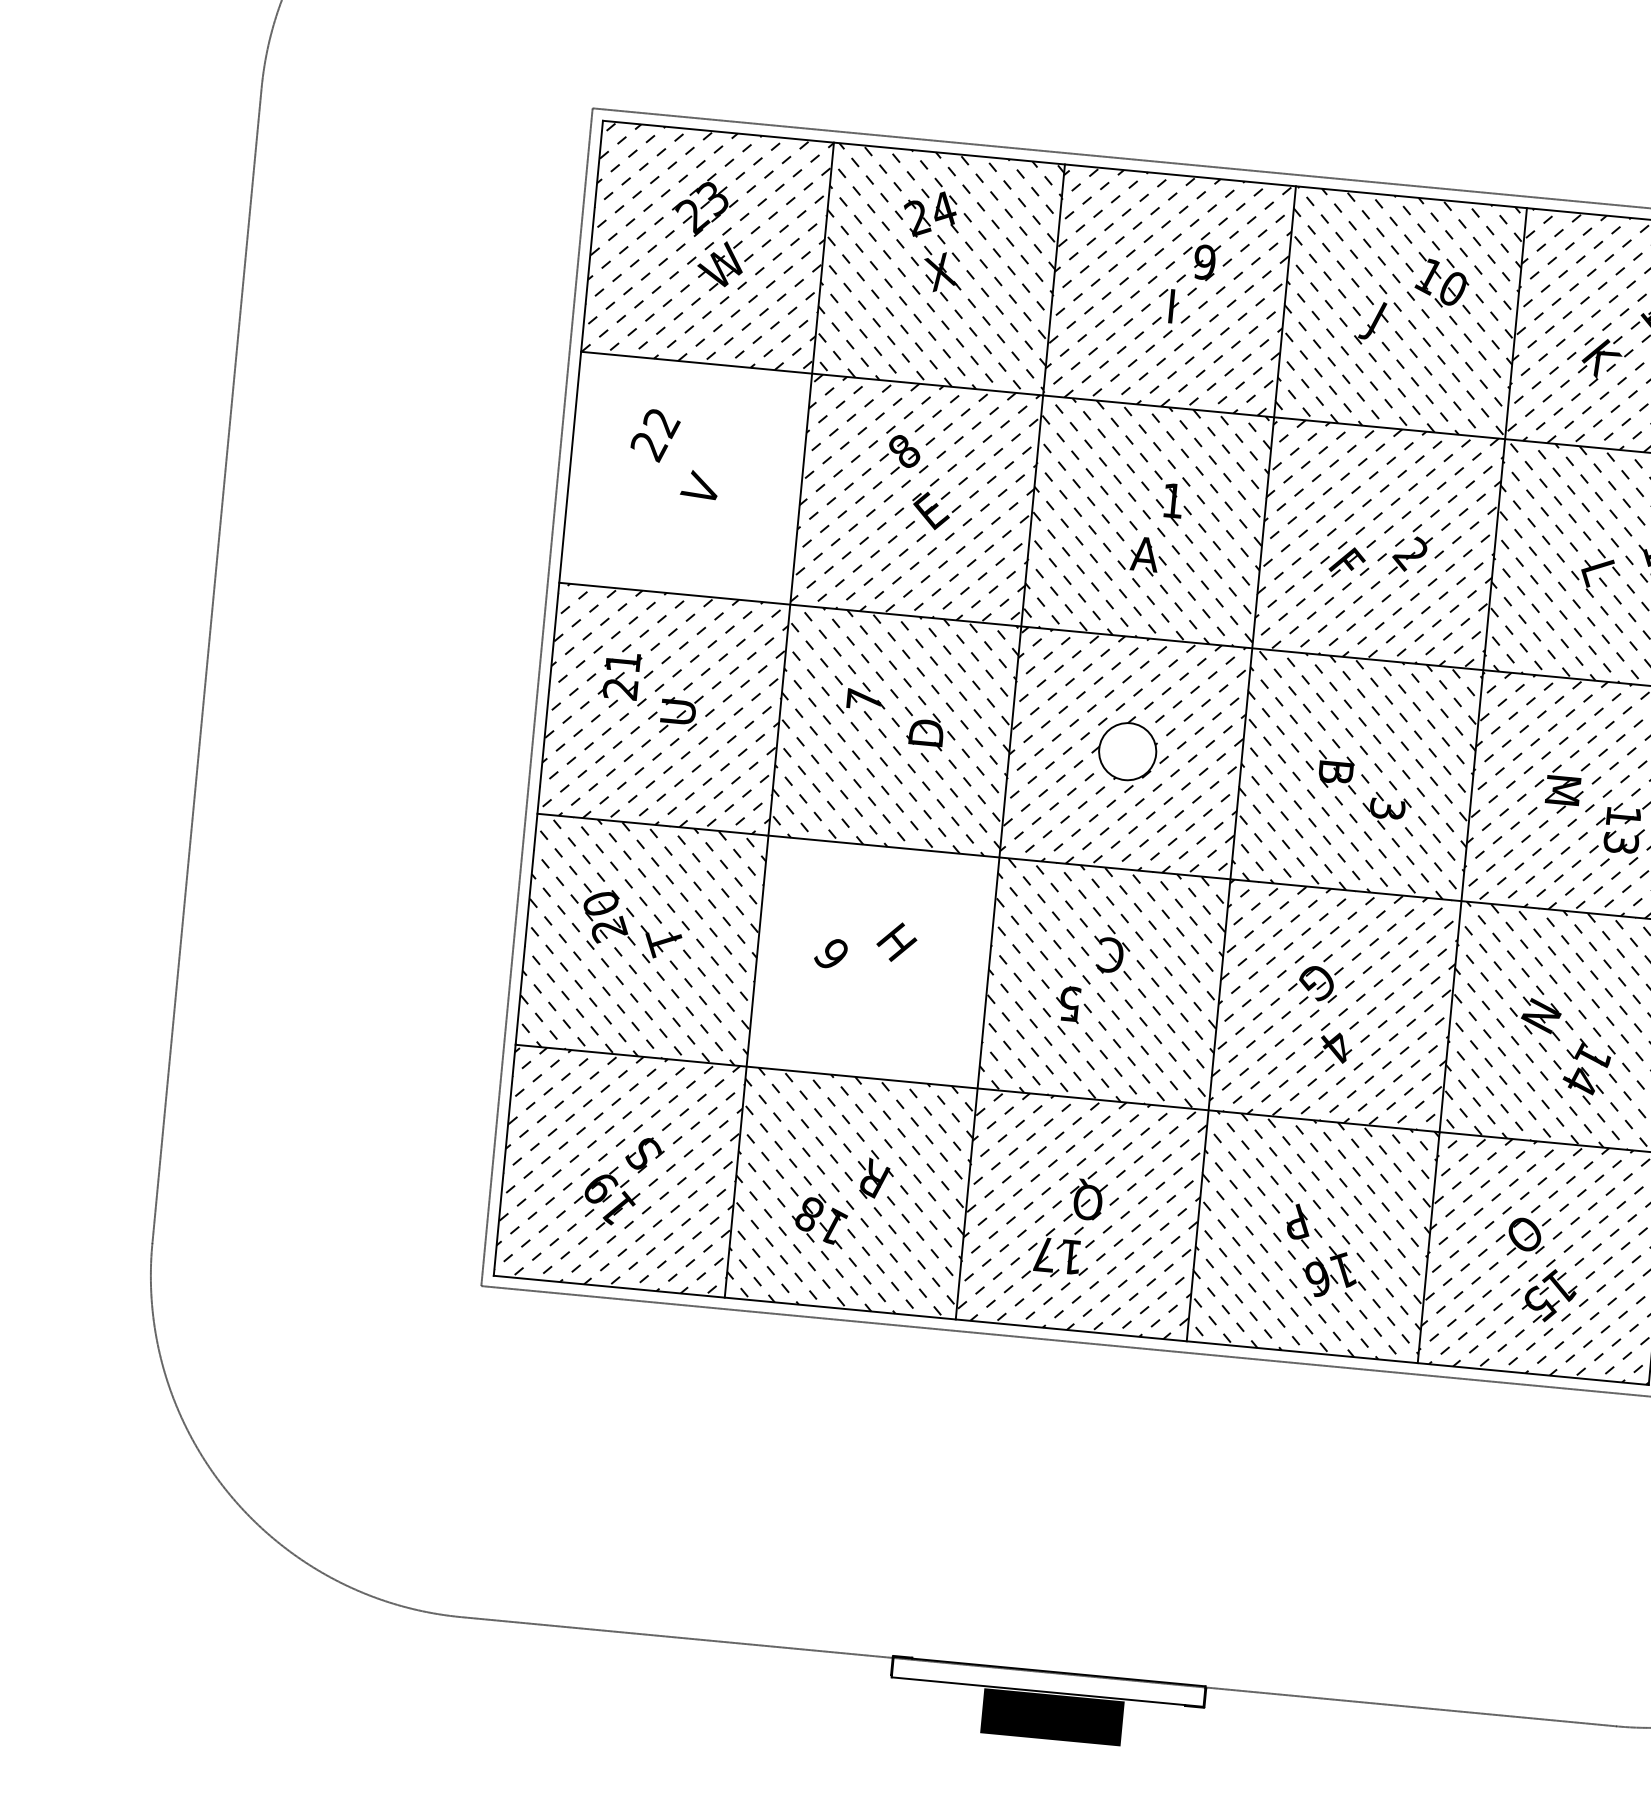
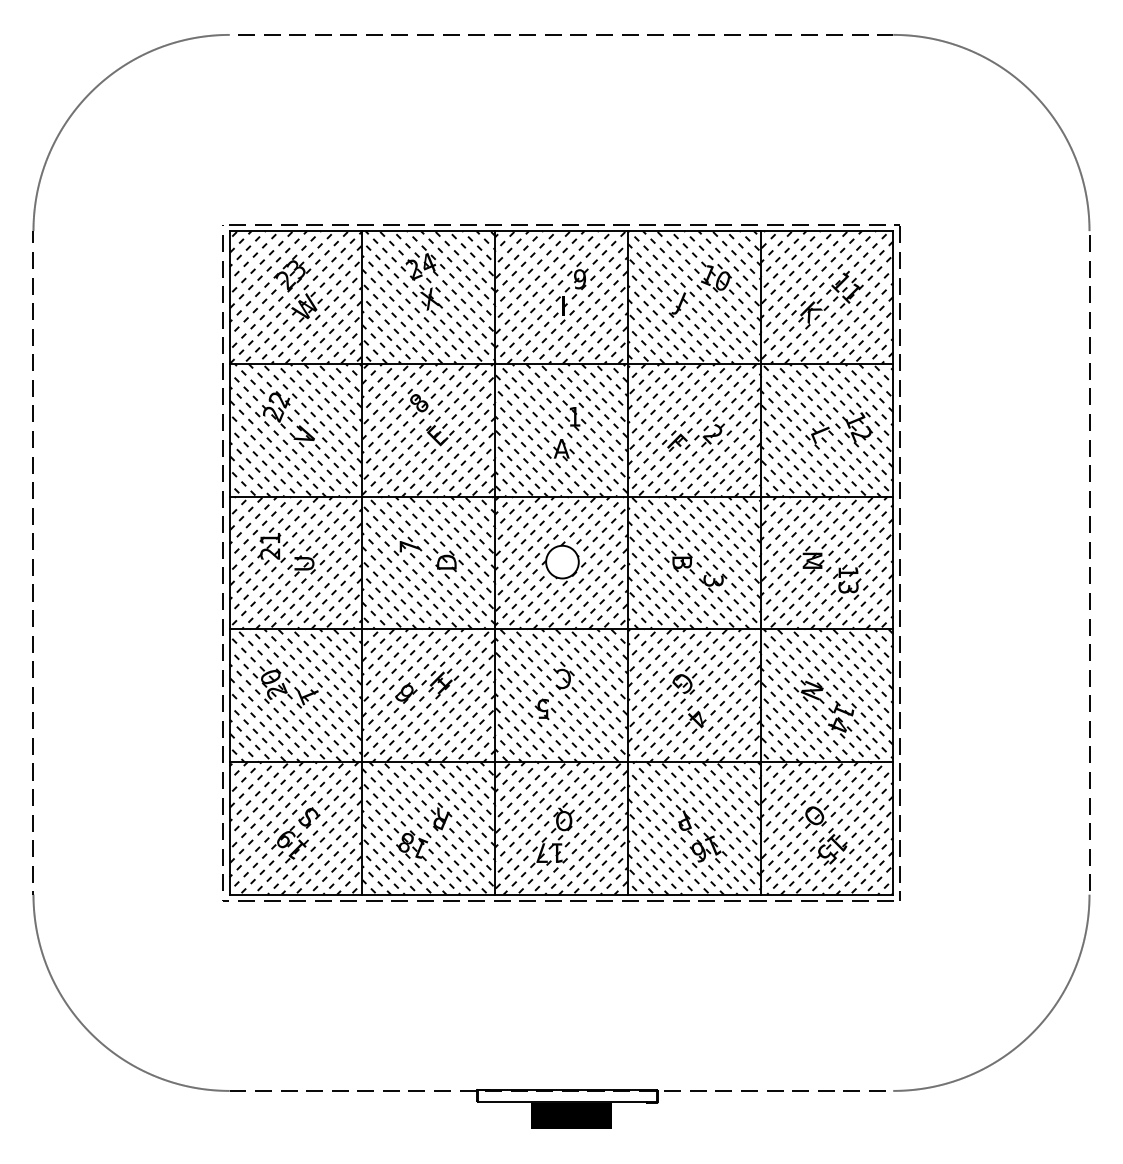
hatch: (684, 476) -> (295, 429), added
hatch: (872, 961) -> (428, 695), added

